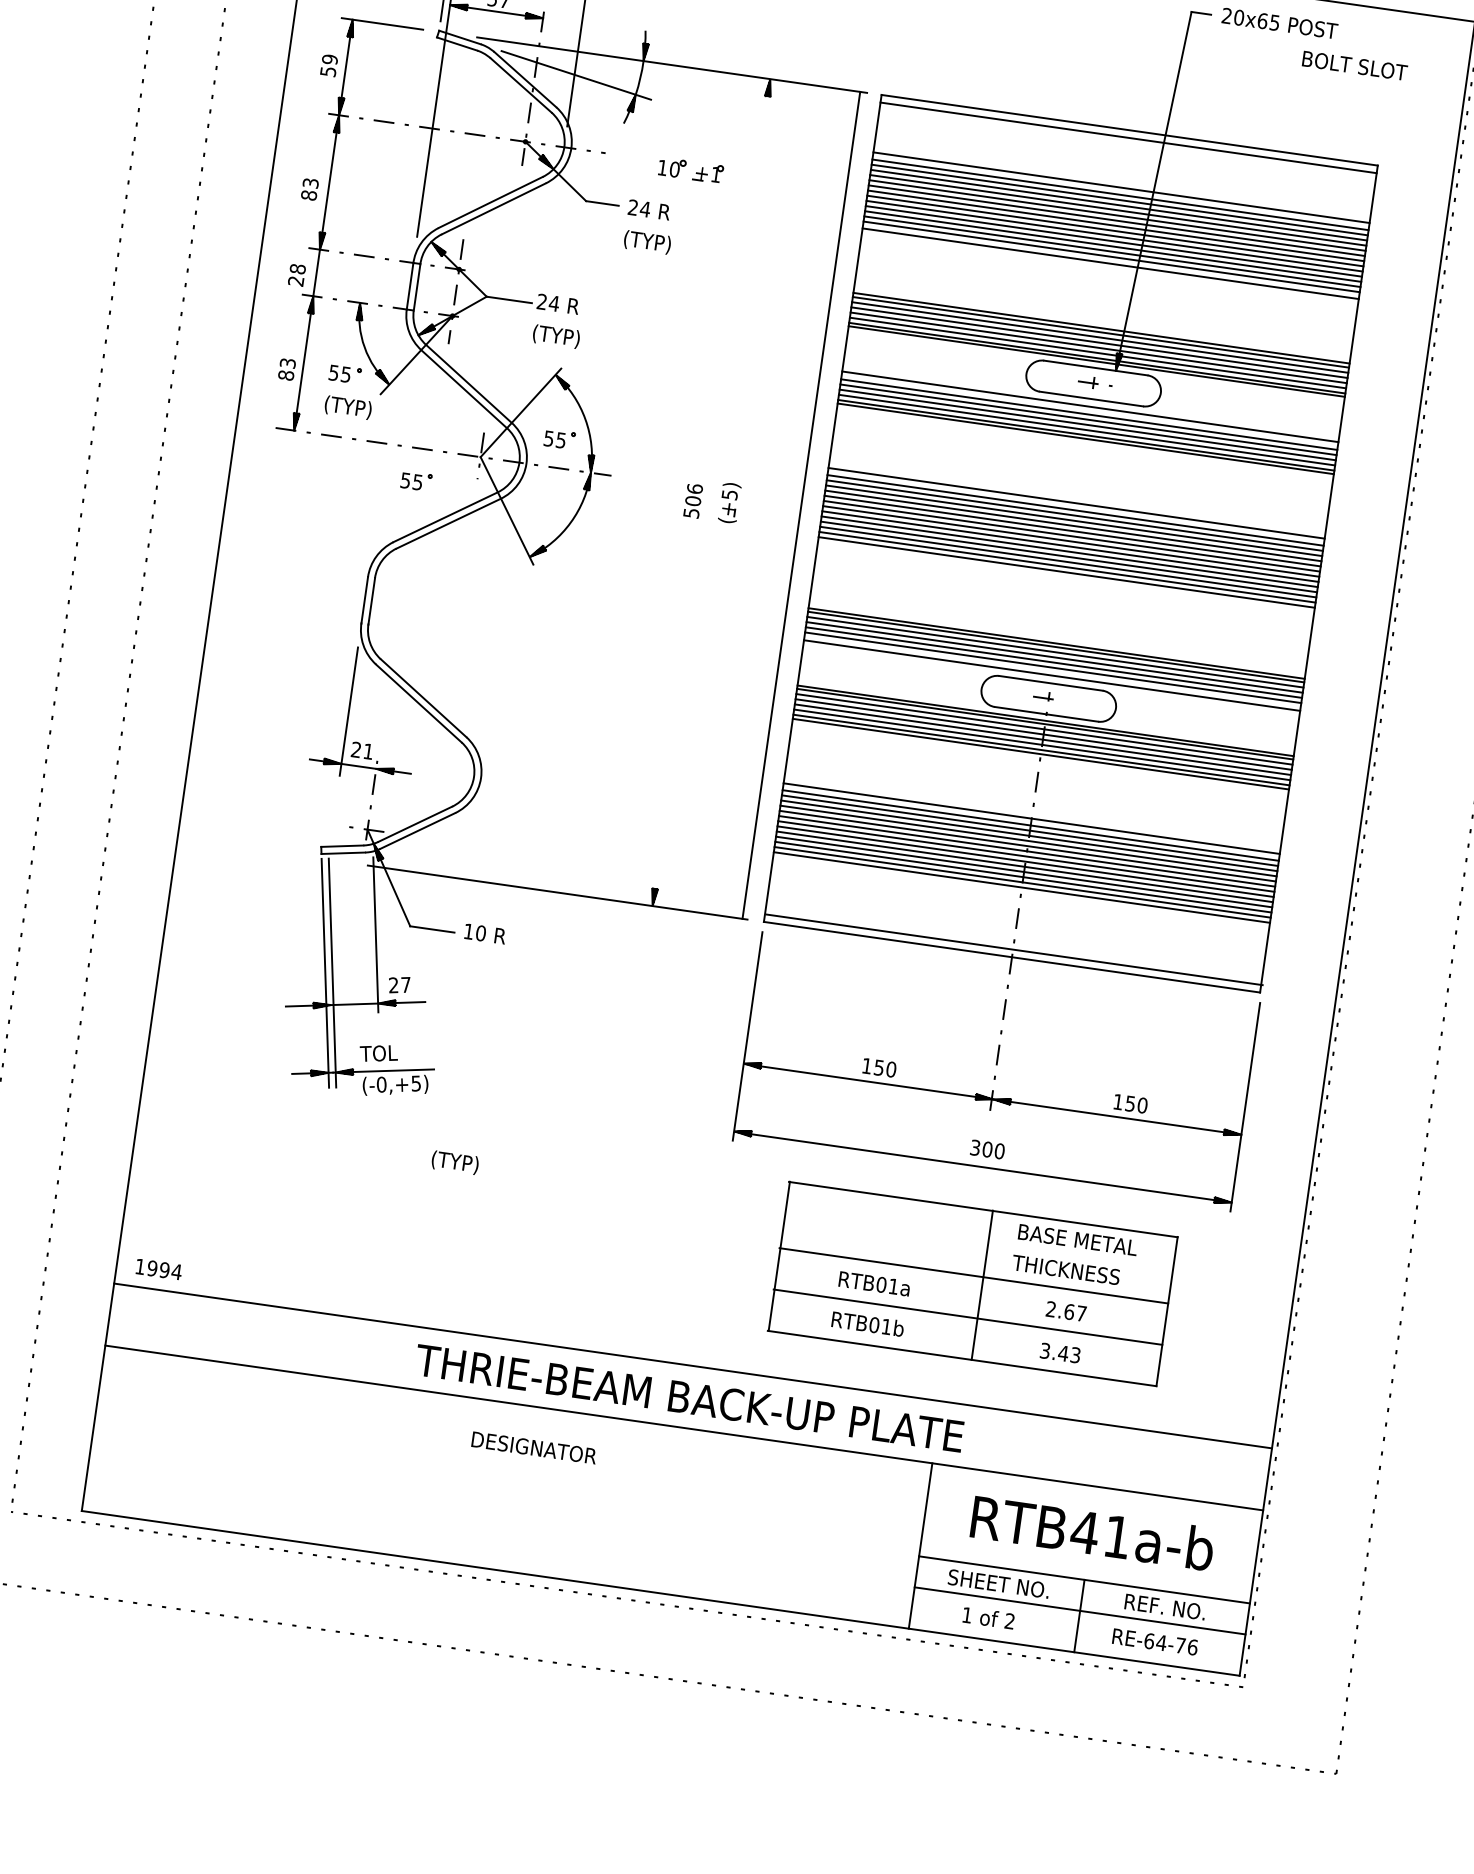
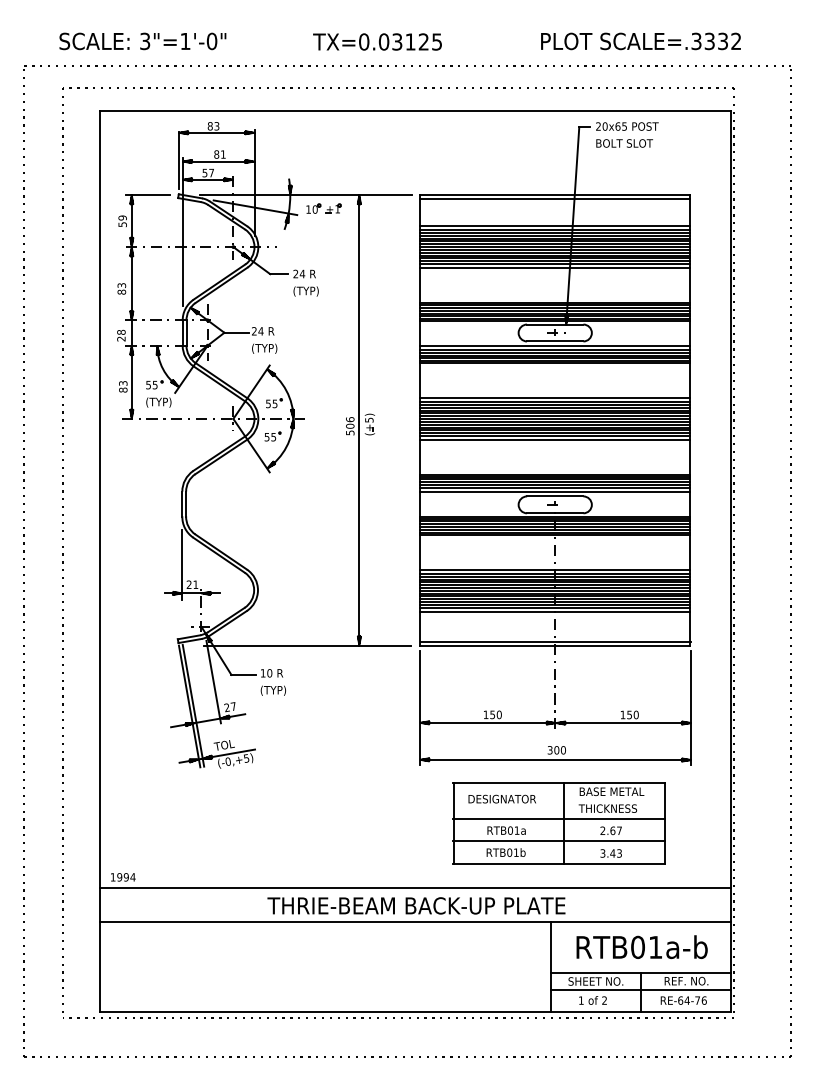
text: (1354, 65) -> (624, 143), moved
part: (690, 169) -> (323, 208), moved
part: (415, 480) -> (272, 436), moved
line: (801, 503) -> (359, 419), moved
line: (1066, 578) -> (555, 439), added
line: (1021, 894) -> (555, 611), added
text: (453, 1161) -> (272, 690), moved
text: (532, 1446) -> (501, 798), moved
text: (1084, 1530) -> (637, 946), RTB41a-b -> RTB01a-b

